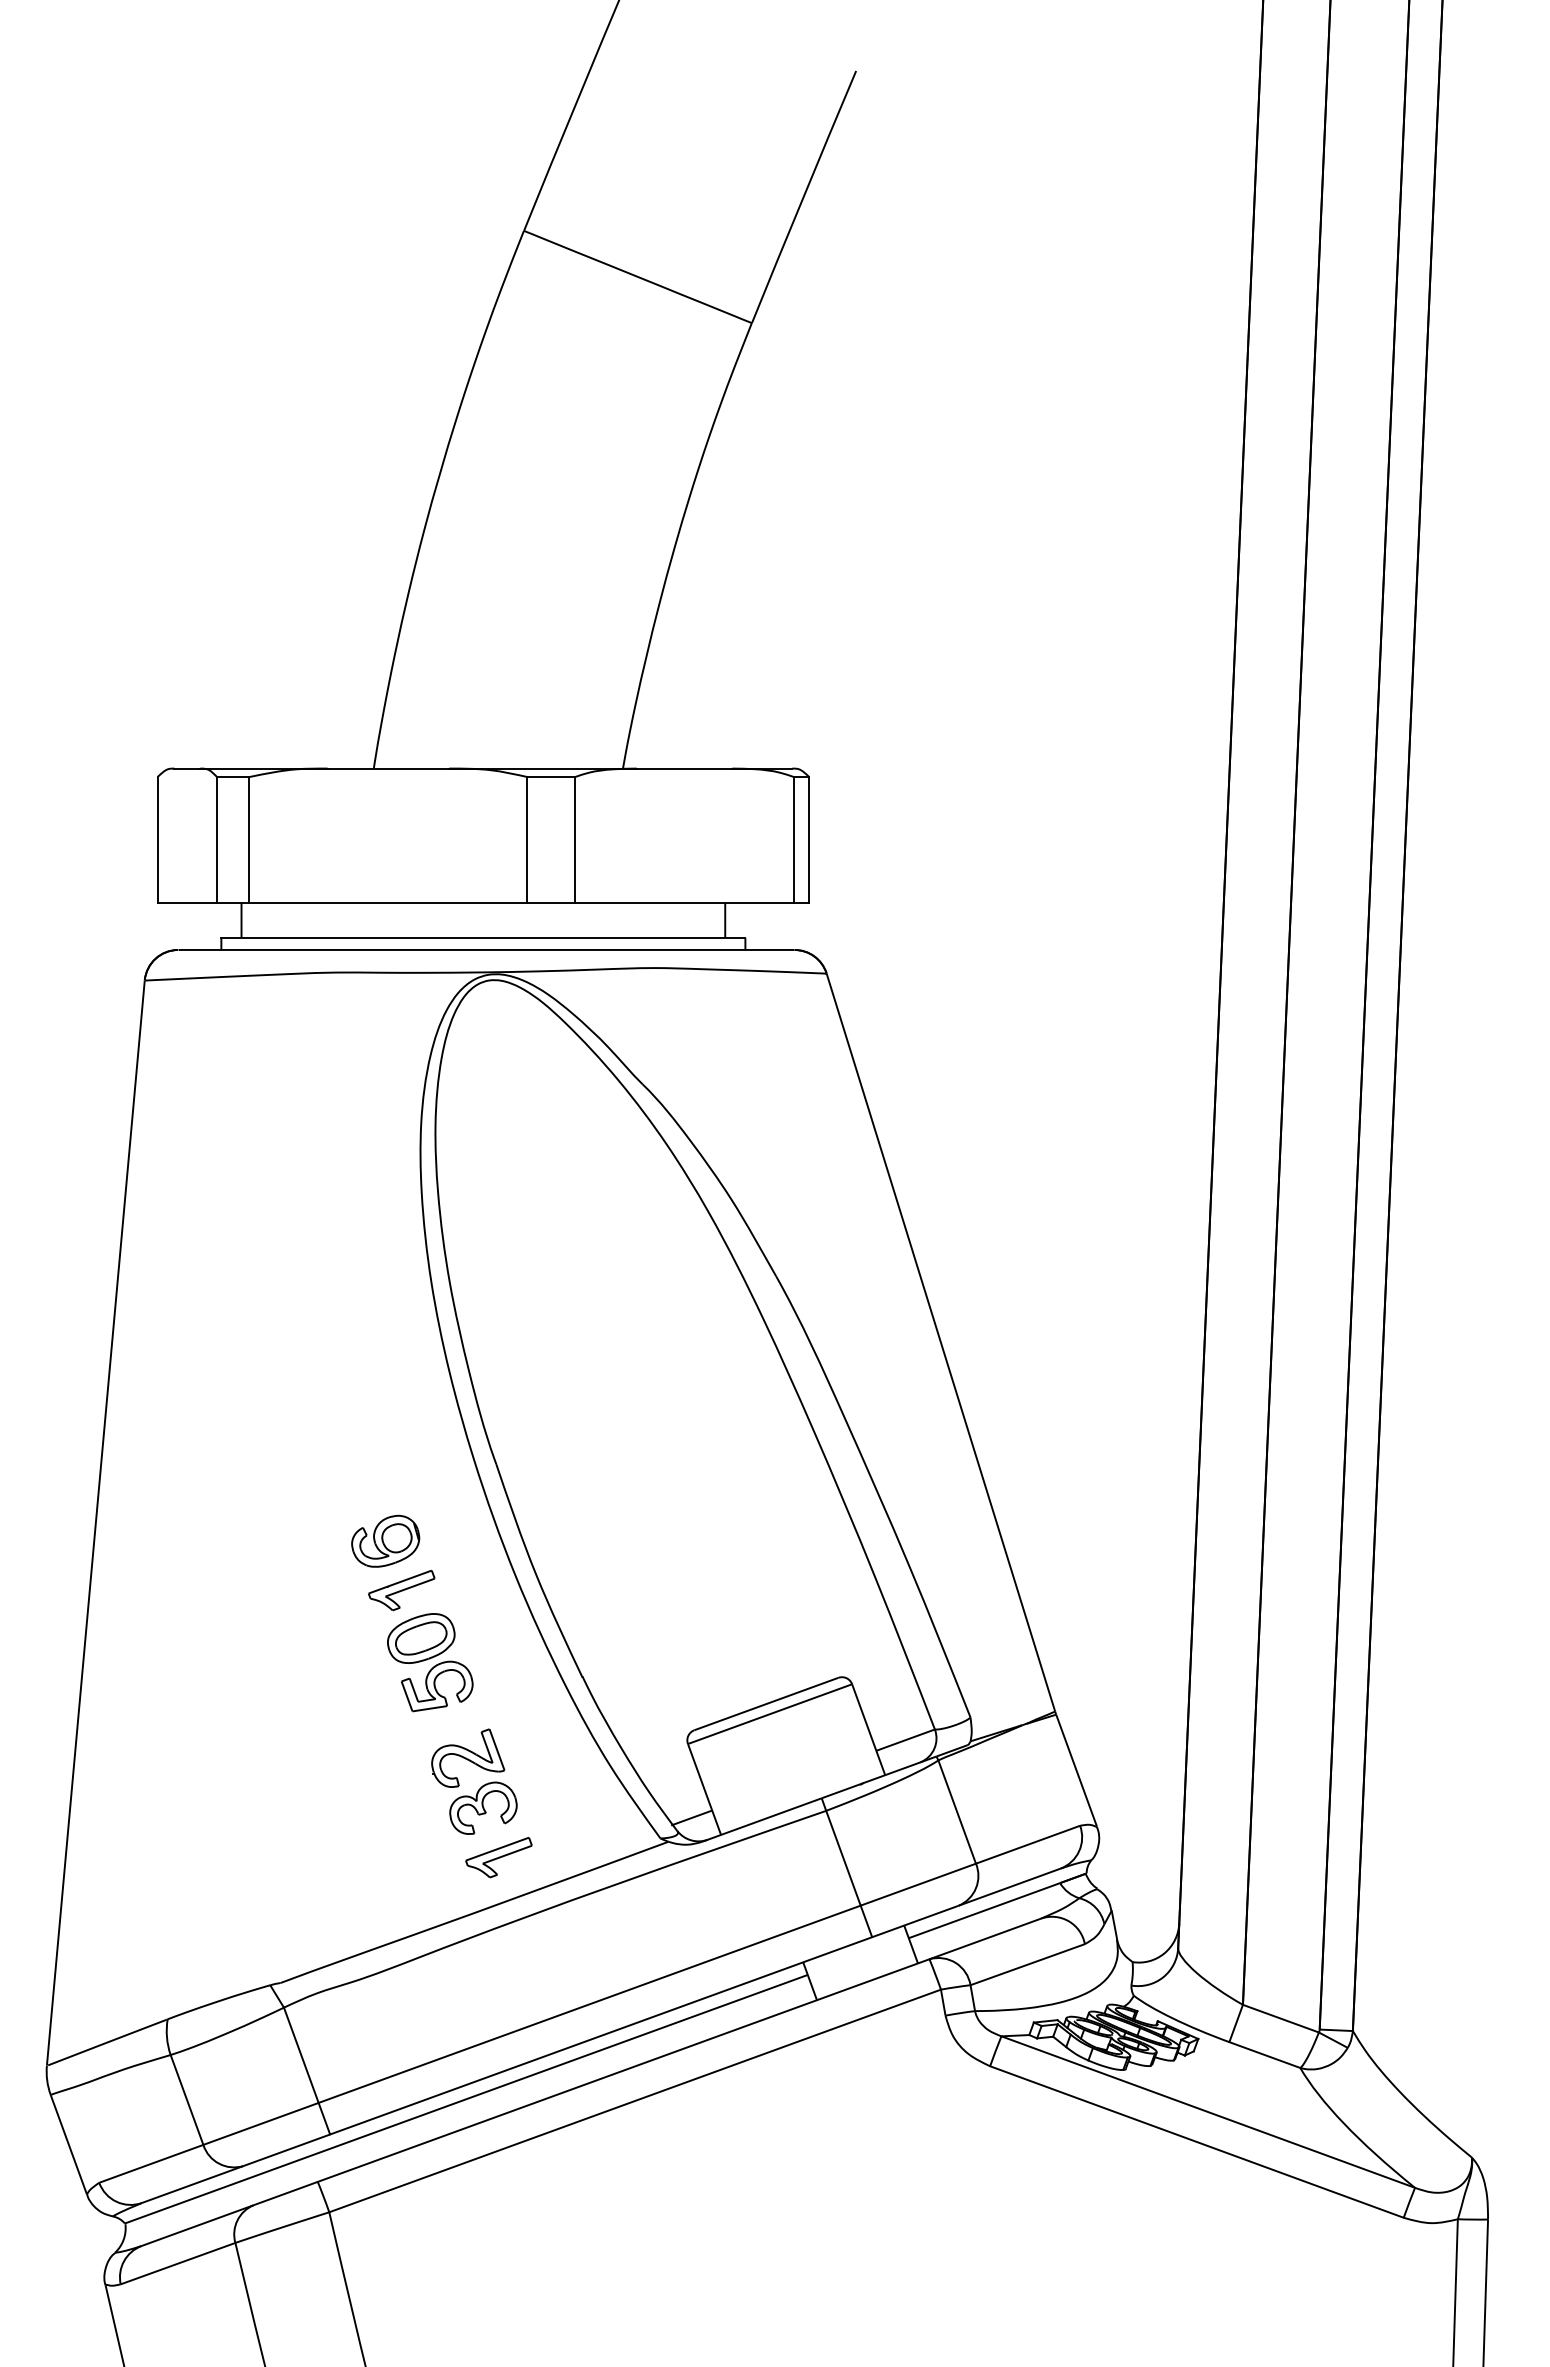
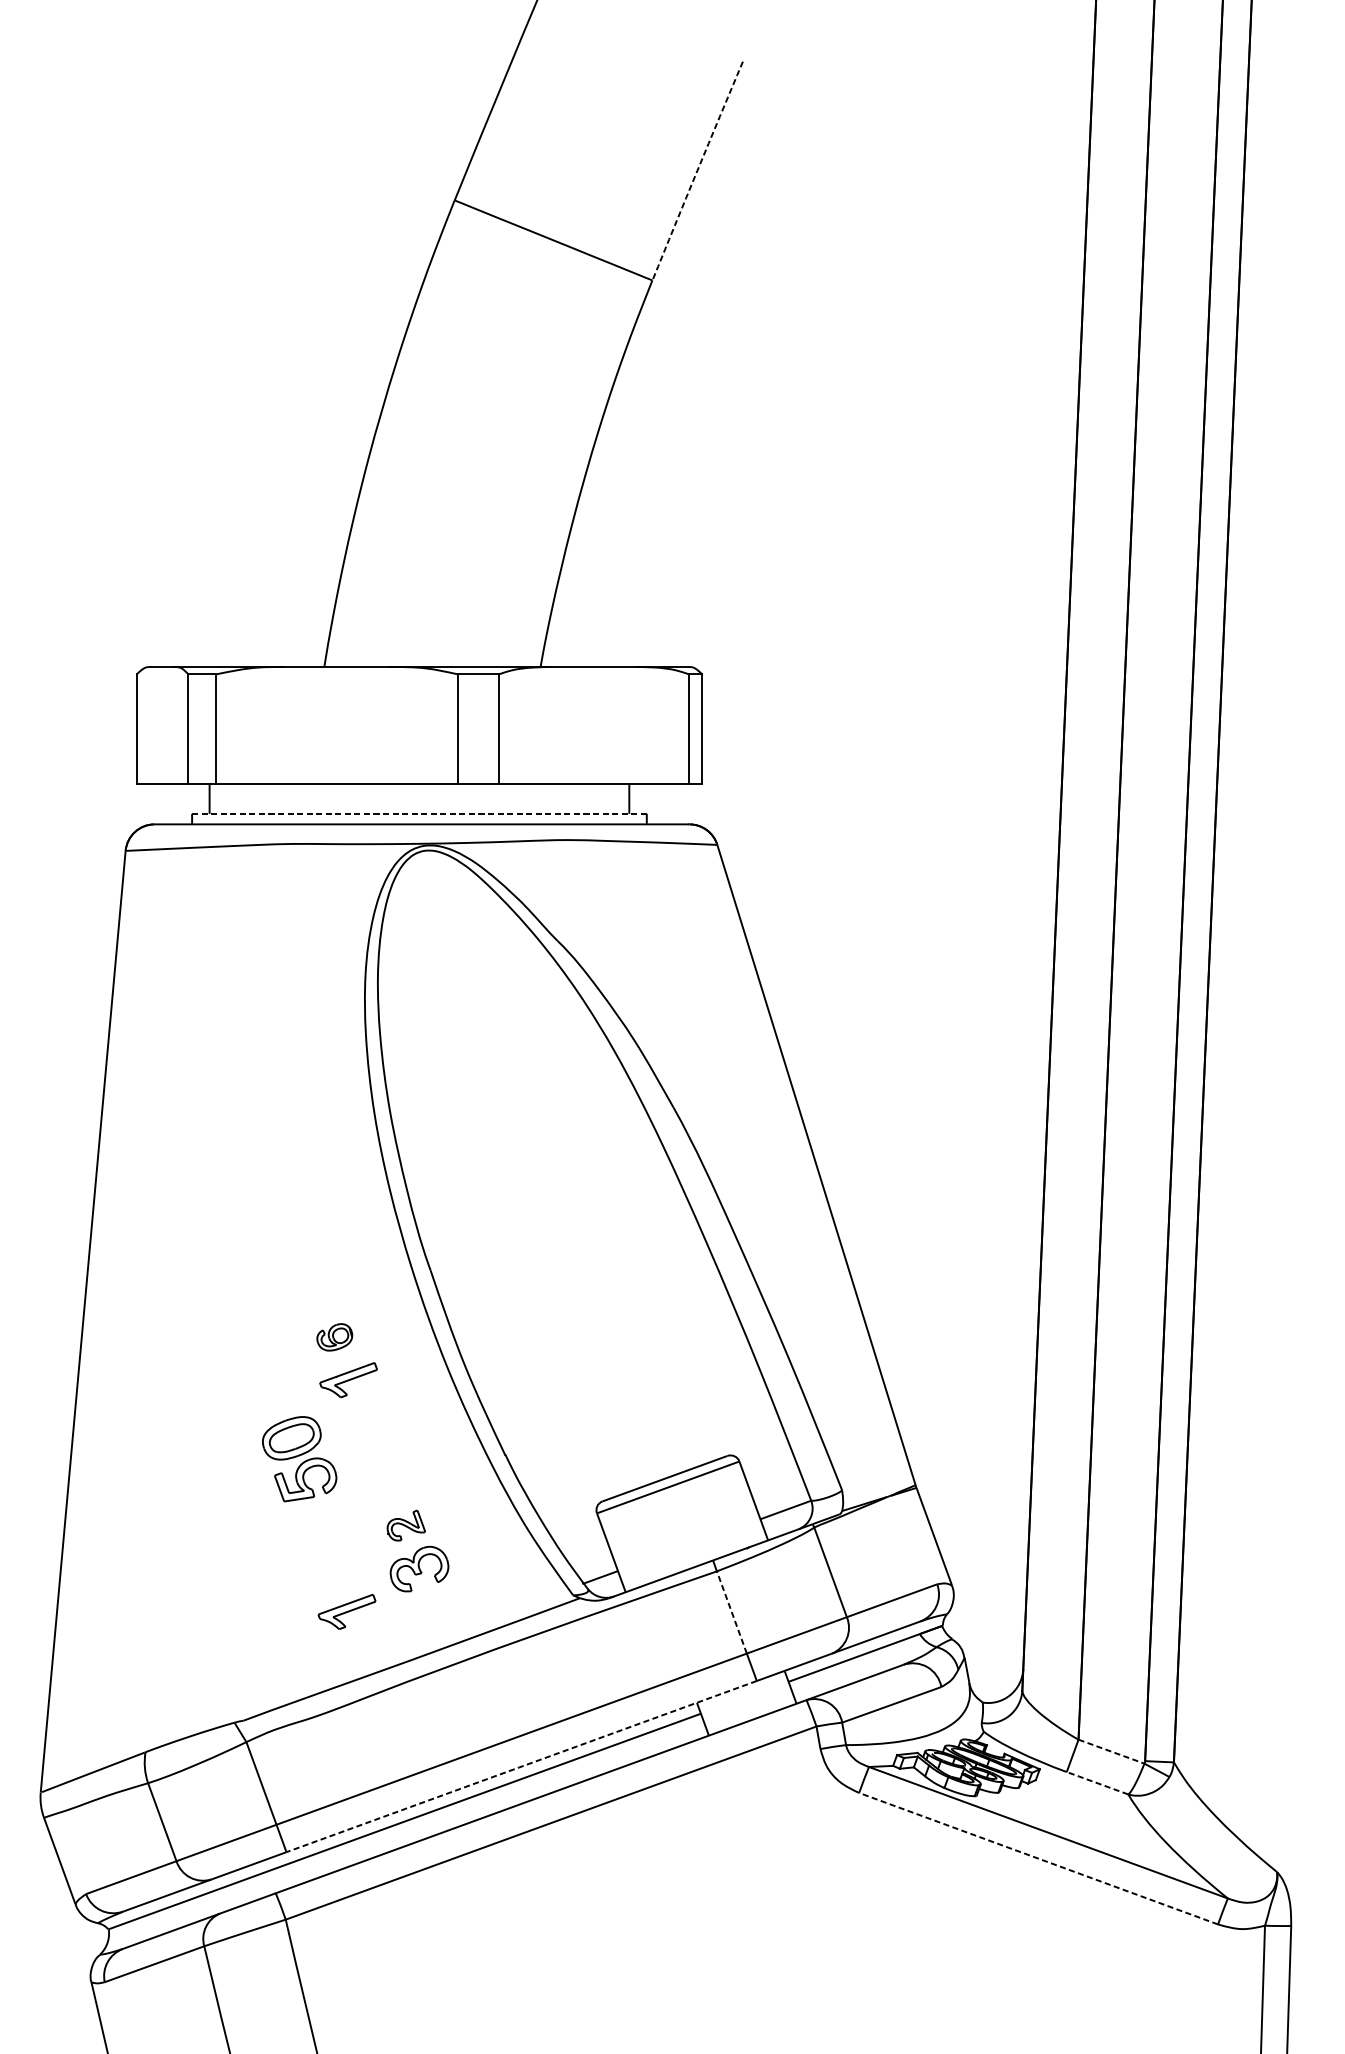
arc: (803, 196) -> (697, 170), solid -> dashed
line: (483, 937) -> (419, 813), solid -> dashed
part: (385, 1540) -> (334, 1336), size x0.6
part: (430, 1662) -> (299, 1459), moved
part: (468, 1757) -> (406, 1525), size x0.6
part: (498, 1857) -> (346, 1611), moved
line: (843, 1857) -> (731, 1611), solid -> dashed
line: (1281, 2018) -> (1111, 1751), solid -> dashed
line: (600, 2036) -> (521, 1767), solid -> dashed
line: (1264, 2055) -> (1097, 1783), solid -> dashed
line: (1196, 2141) -> (1038, 1858), solid -> dashed

